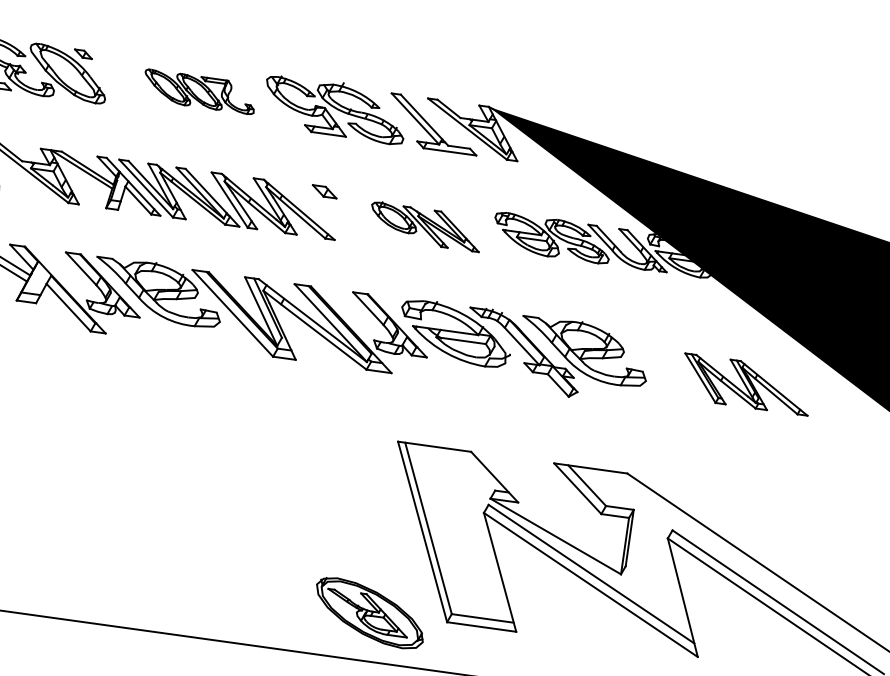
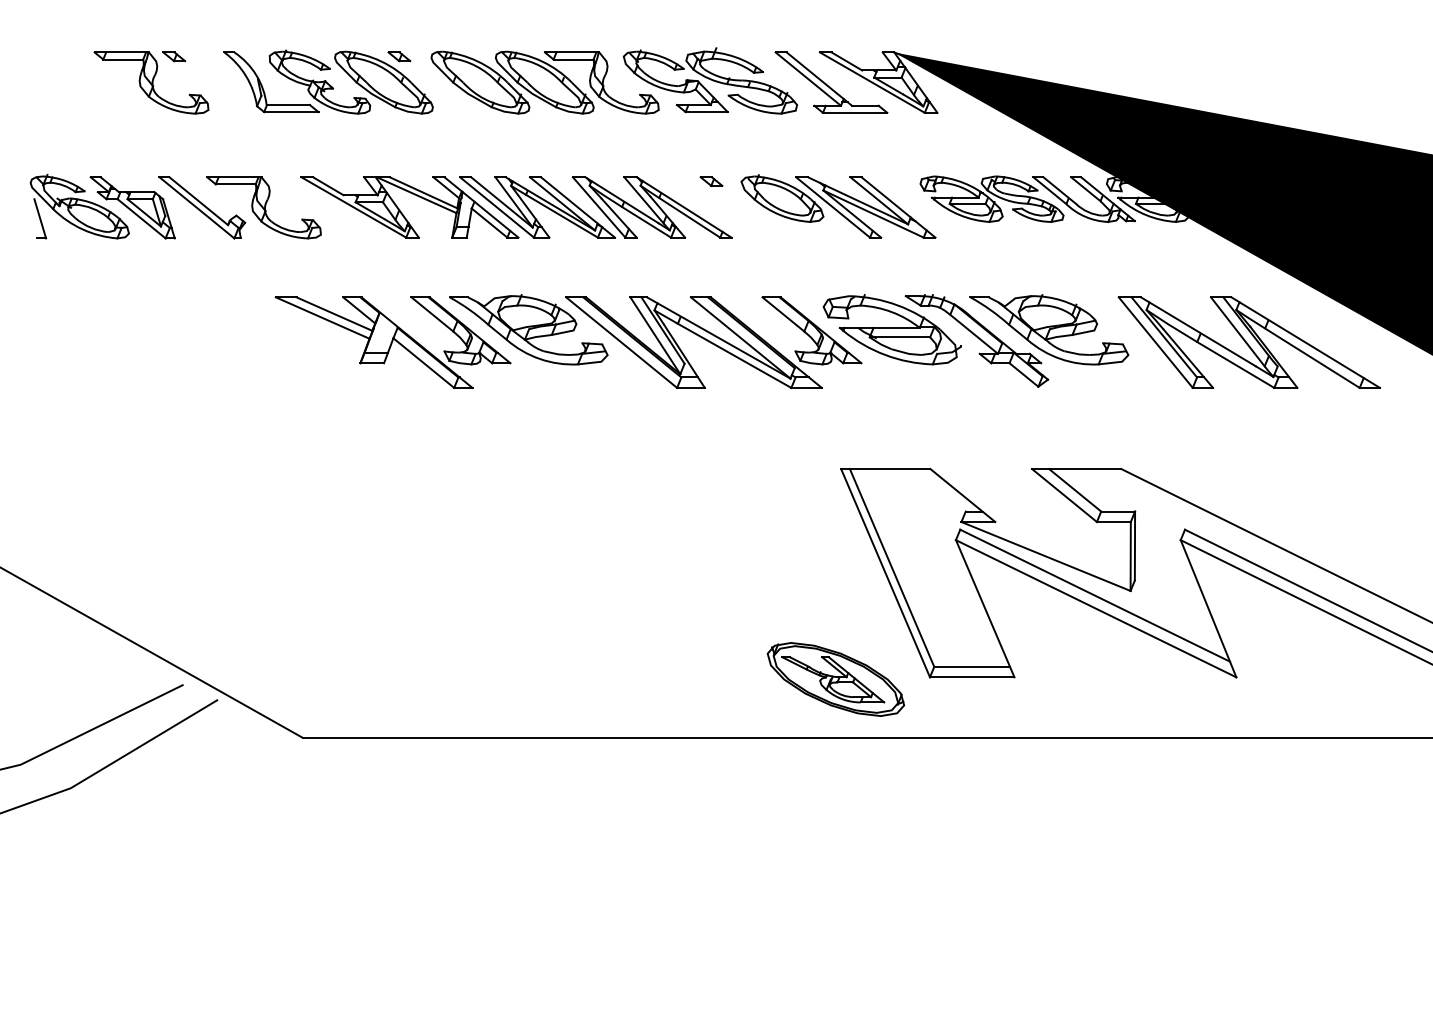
part: (199, 91) -> (544, 82), size x1.67
part: (324, 191) -> (711, 181), size x0.71
part: (425, 226) -> (838, 206), size x1.43
part: (746, 384) -> (1249, 342), size x1.67

